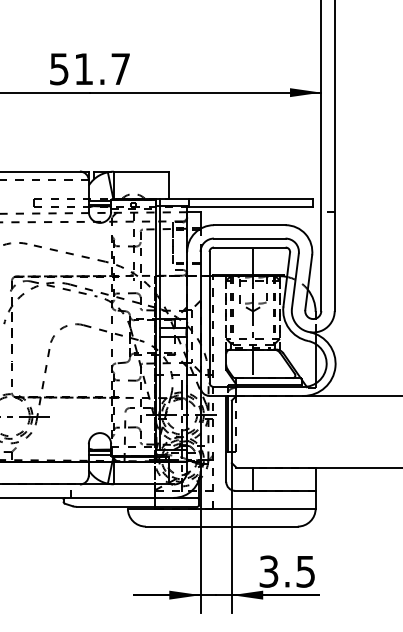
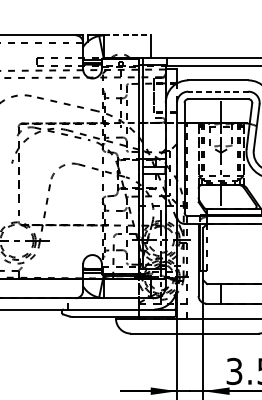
line: (141, 171) -> (127, 35), solid -> dashed
line: (249, 238) -> (218, 91), solid -> dashed

